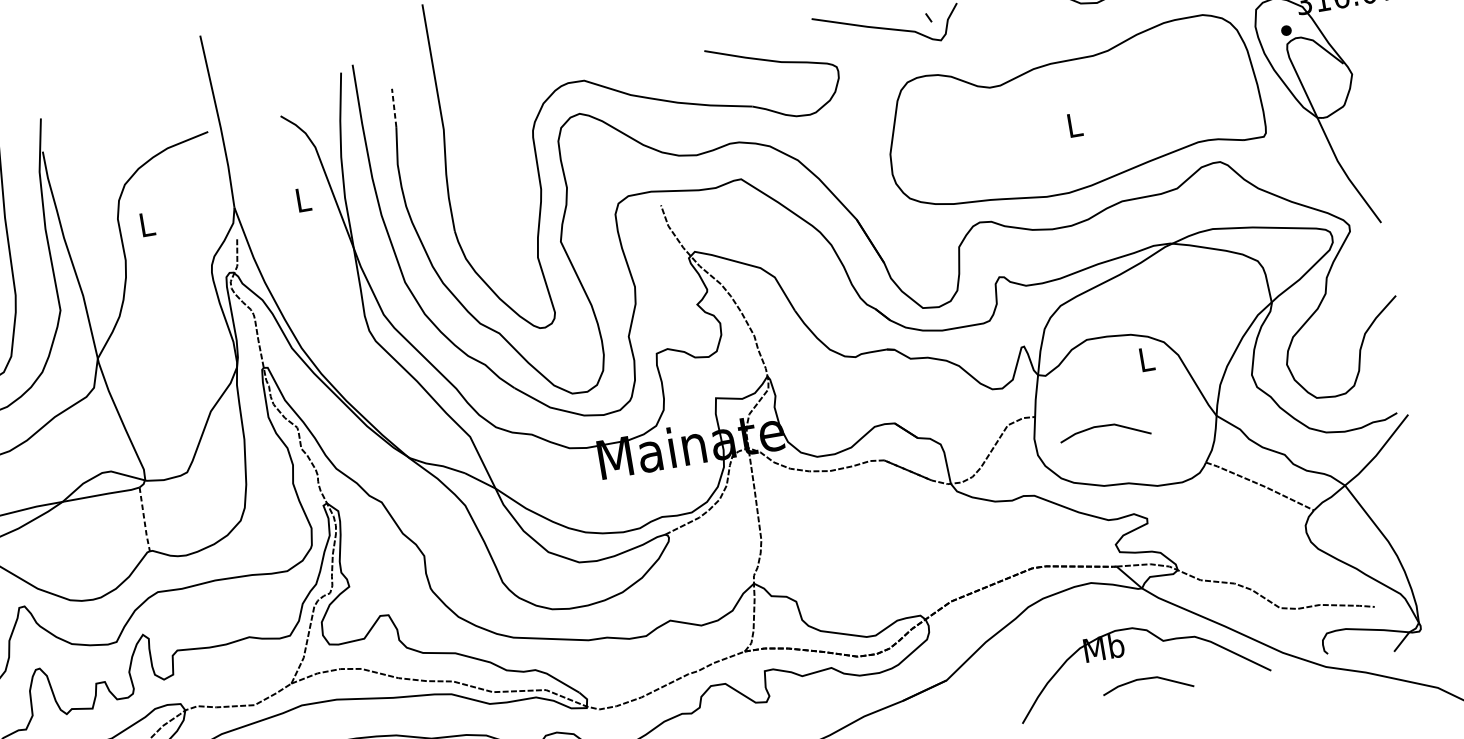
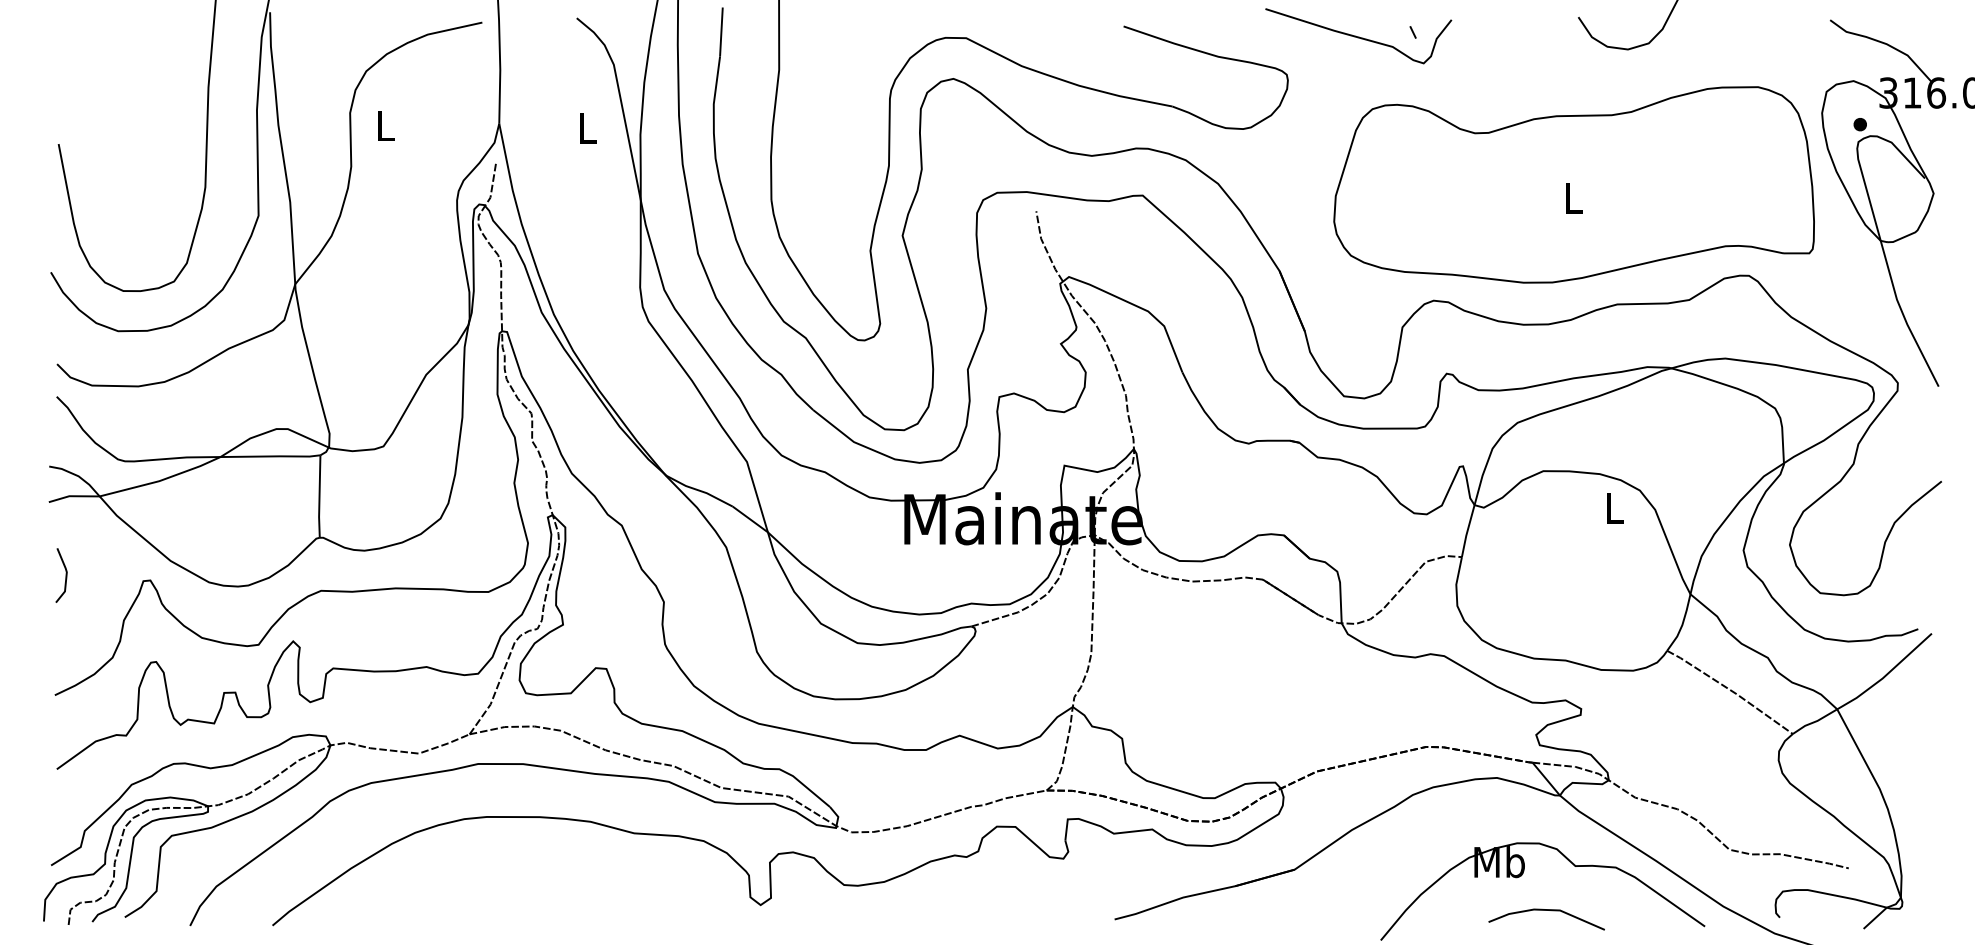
line: (394, 108) -> (721, 32), dashed -> solid
line: (1103, 426) -> (1546, 583), removed
line: (144, 520) -> (319, 497), dashed -> solid

